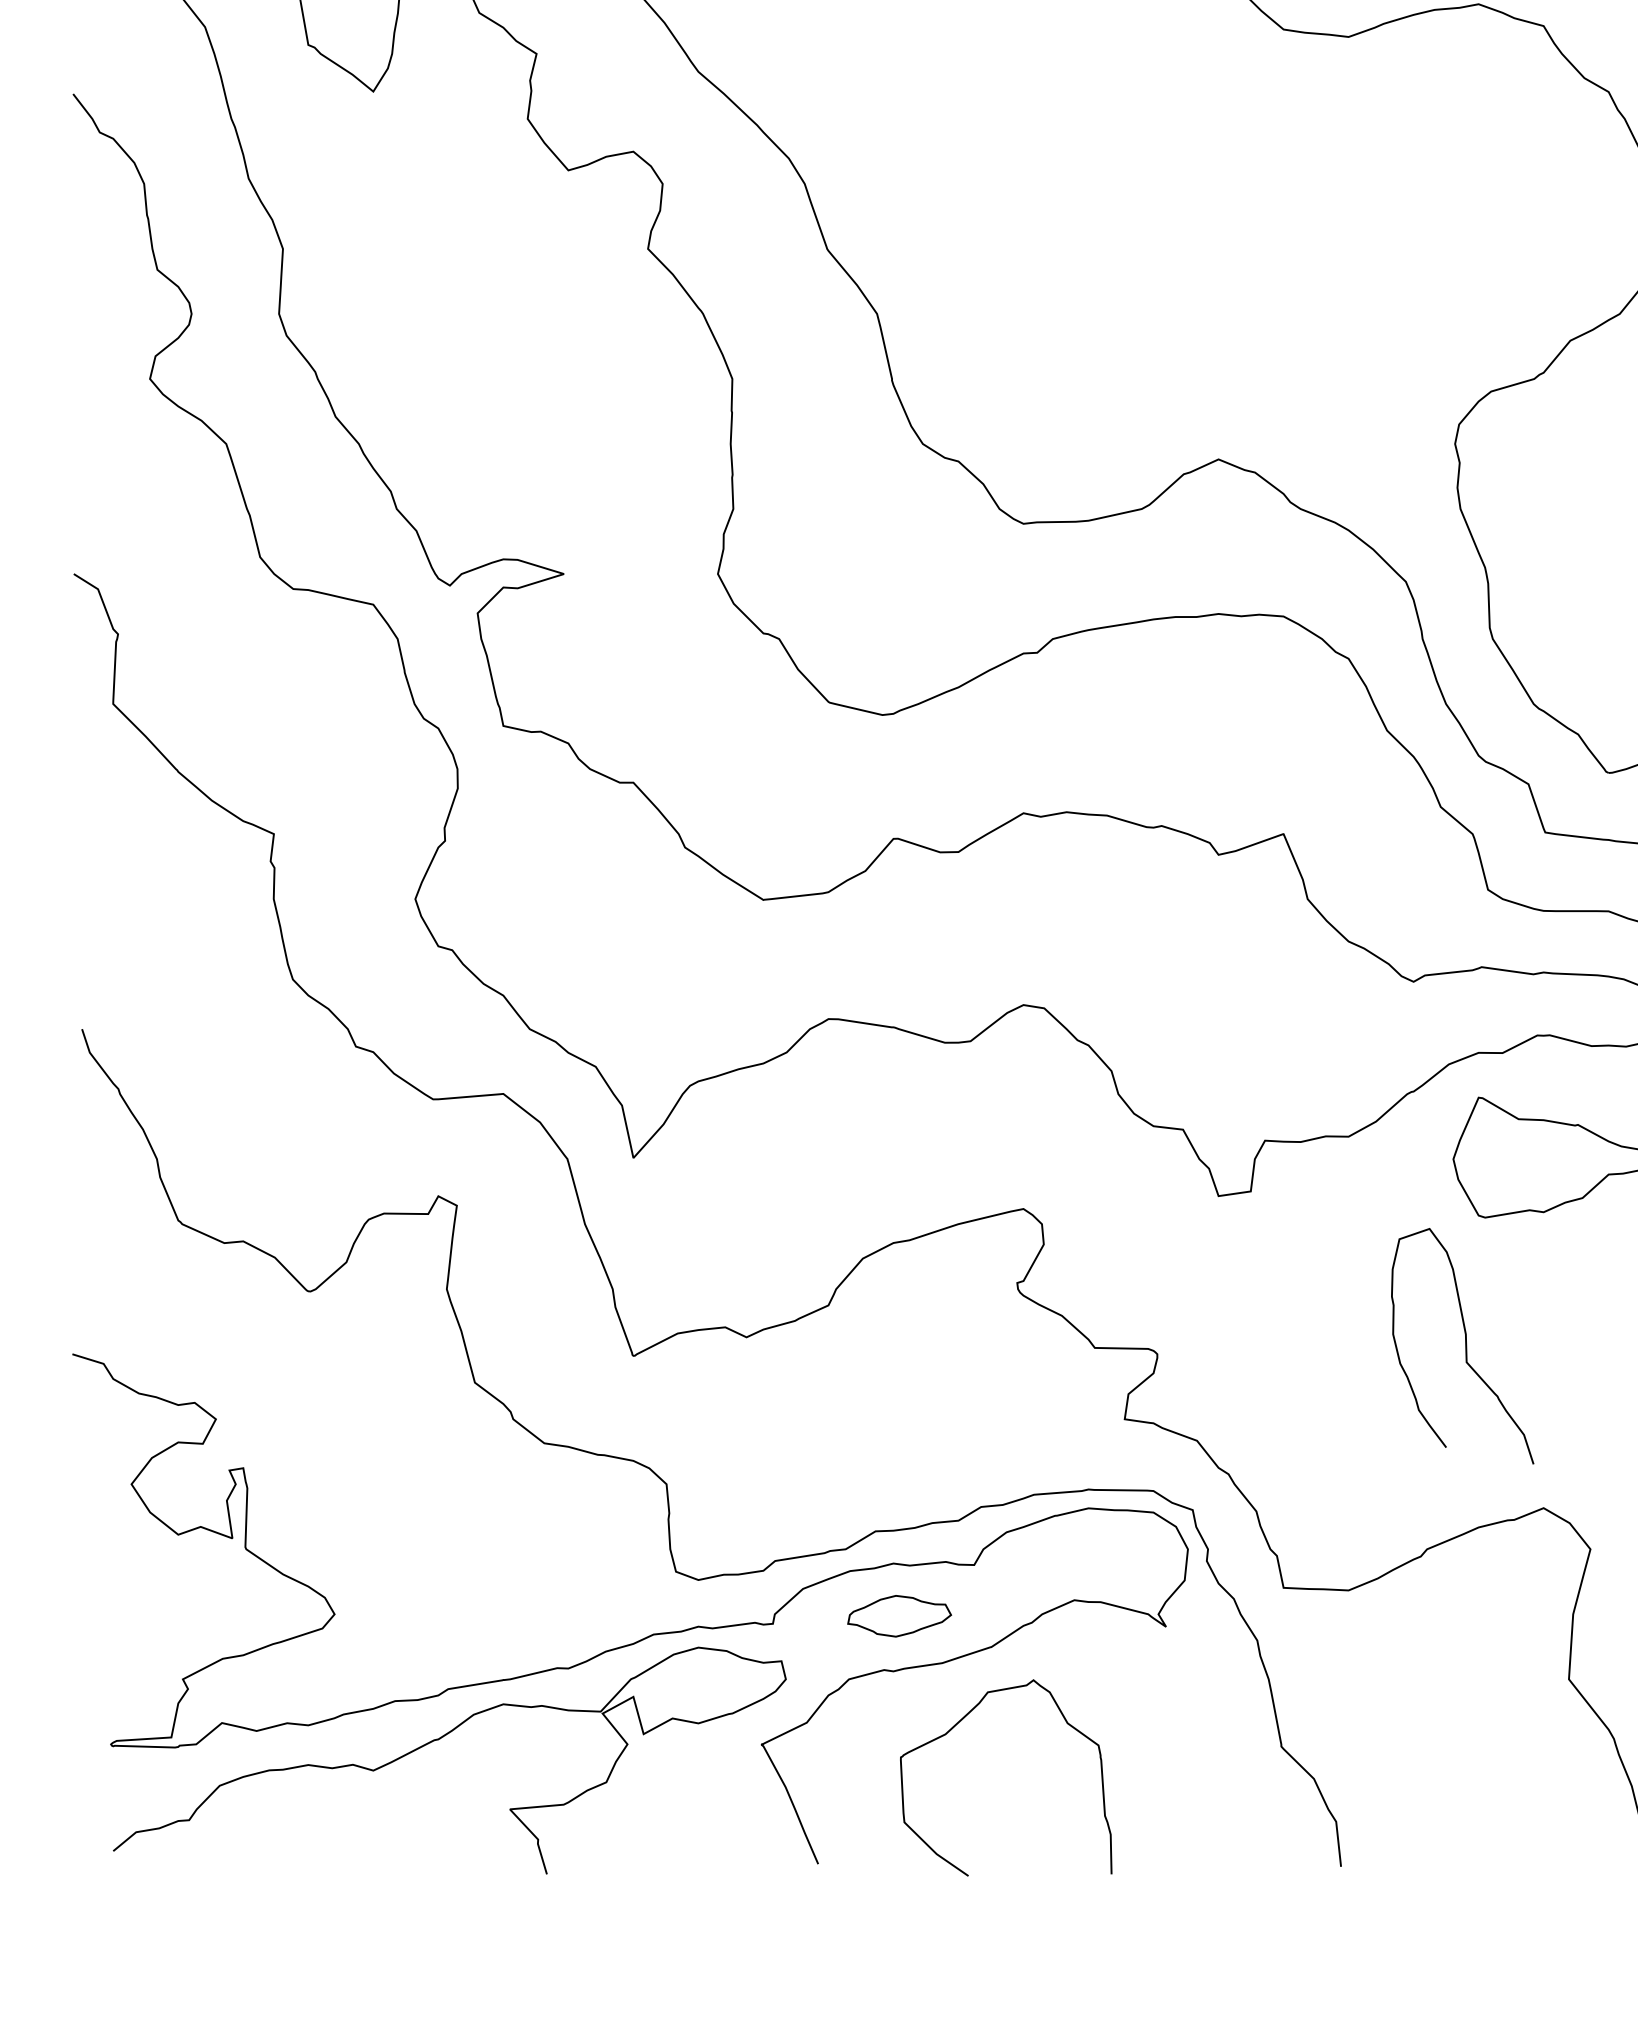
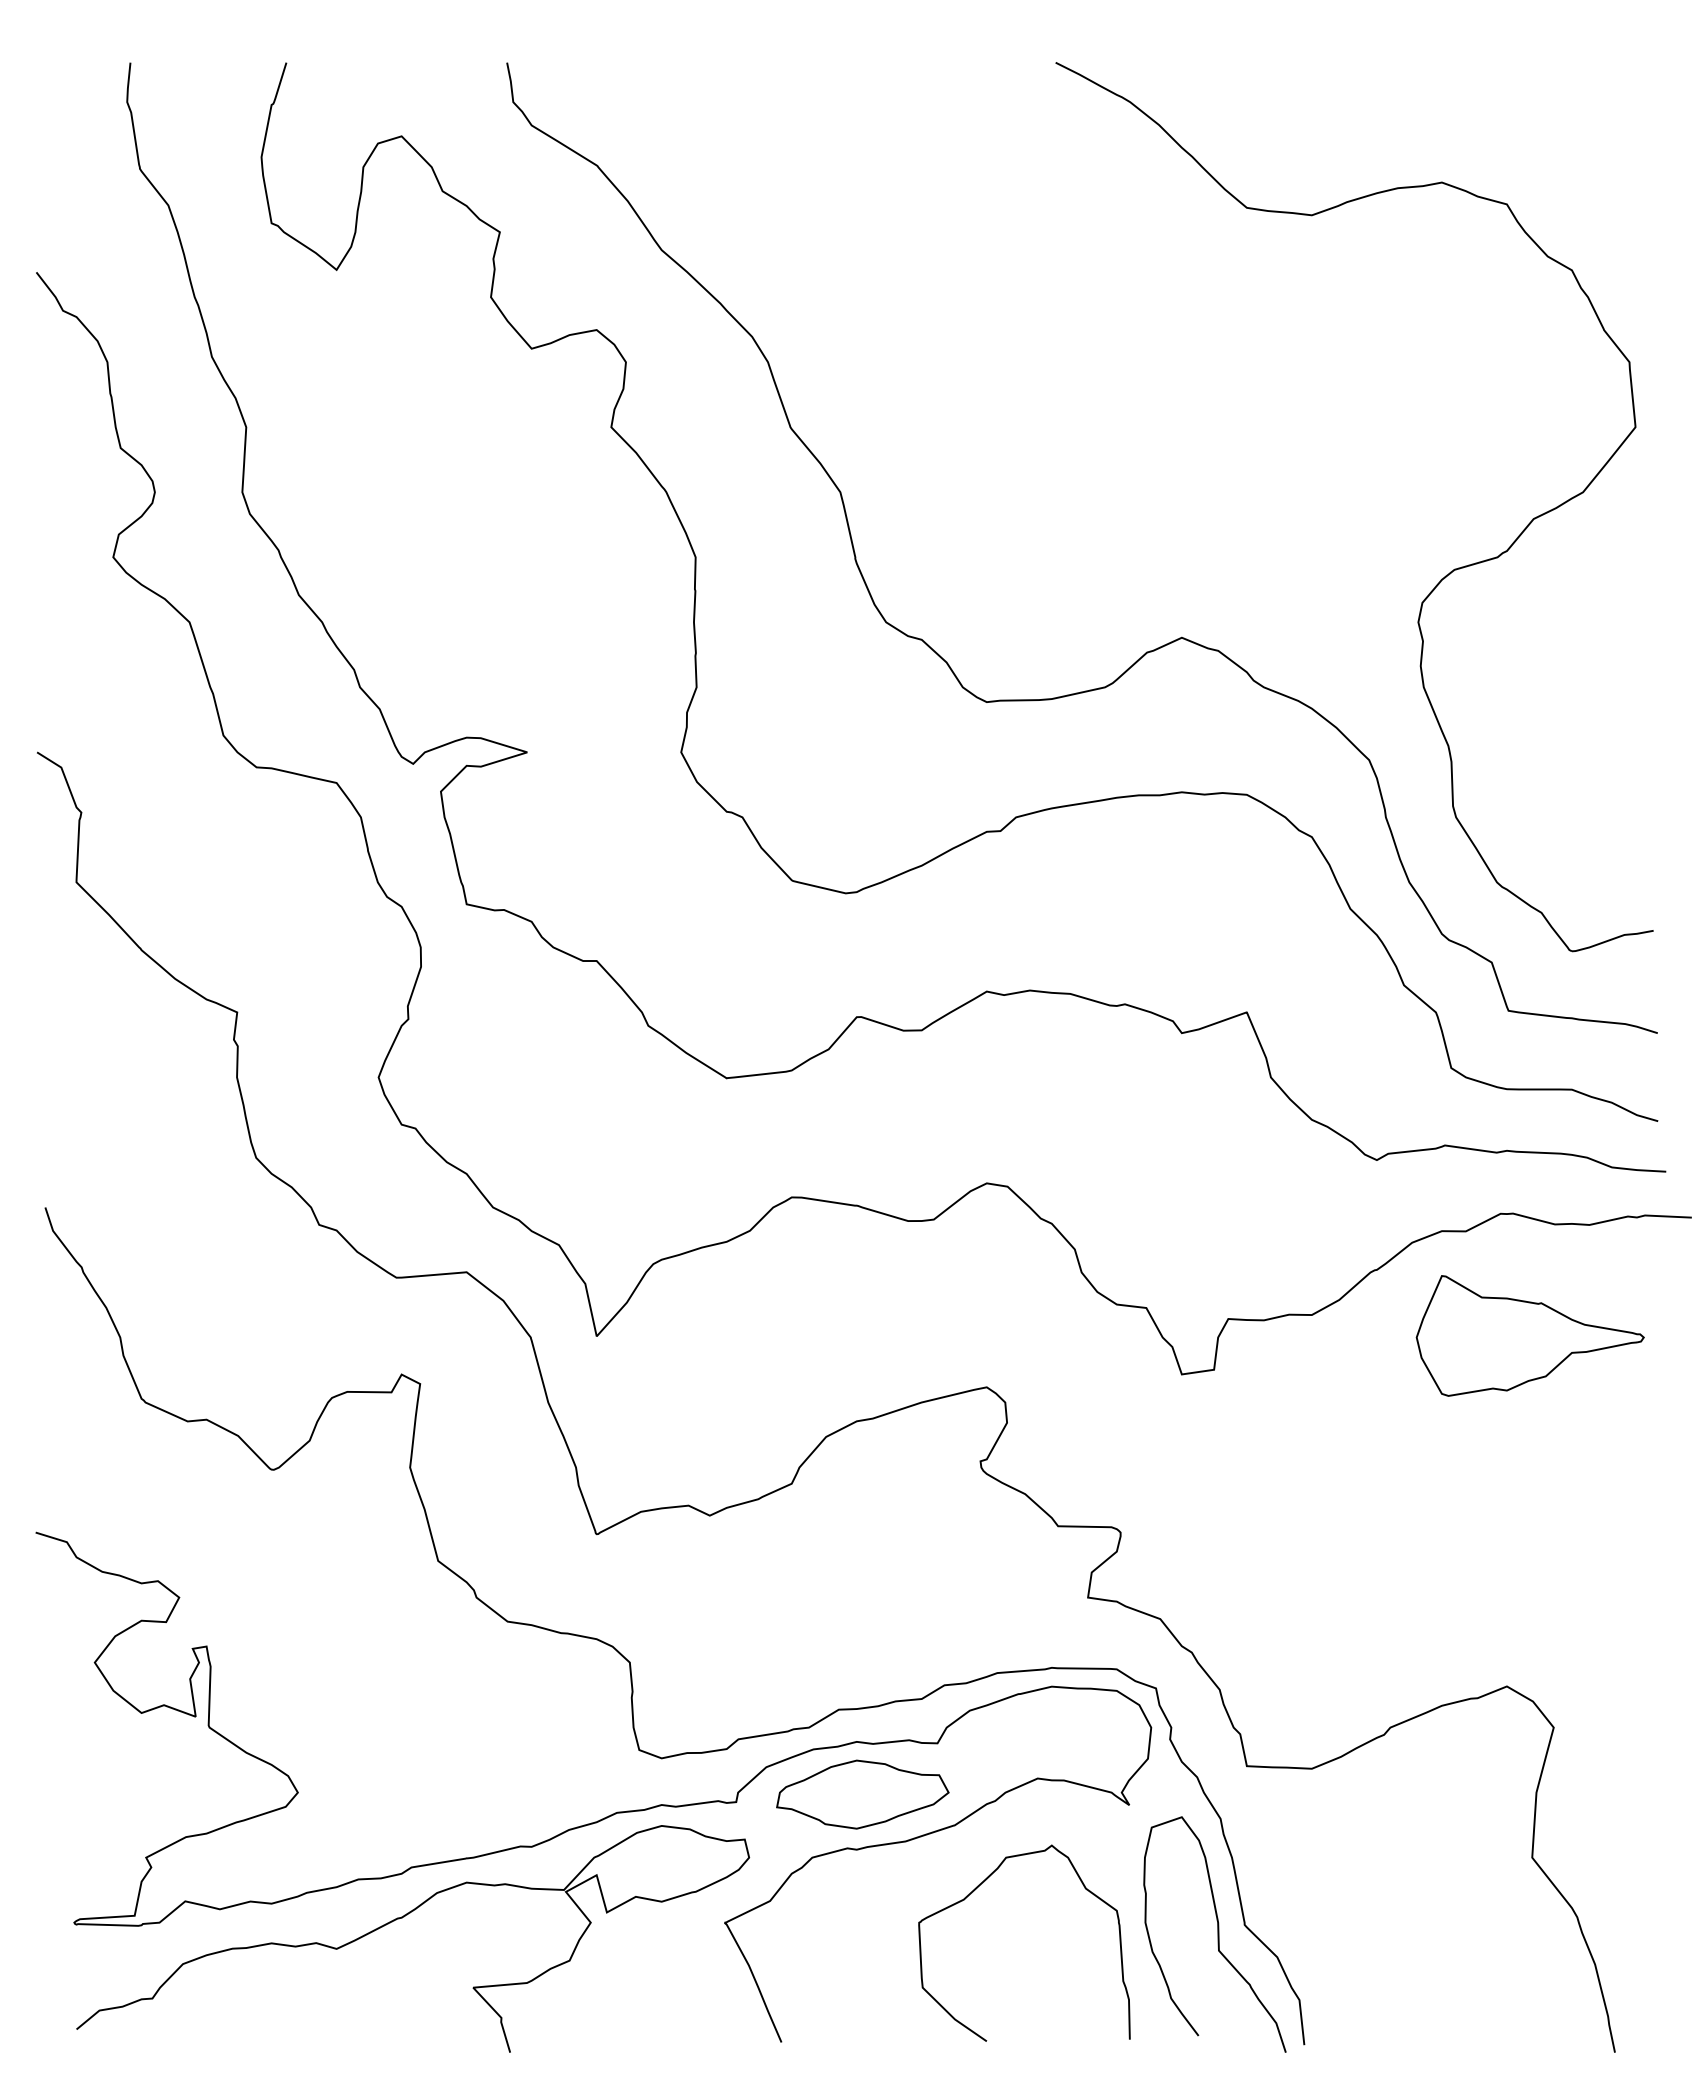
curve: (1465, 1346) -> (1217, 1934), moved
part: (899, 1616) -> (862, 1794), size x1.67
curve: (956, 1726) -> (974, 1891), moved

